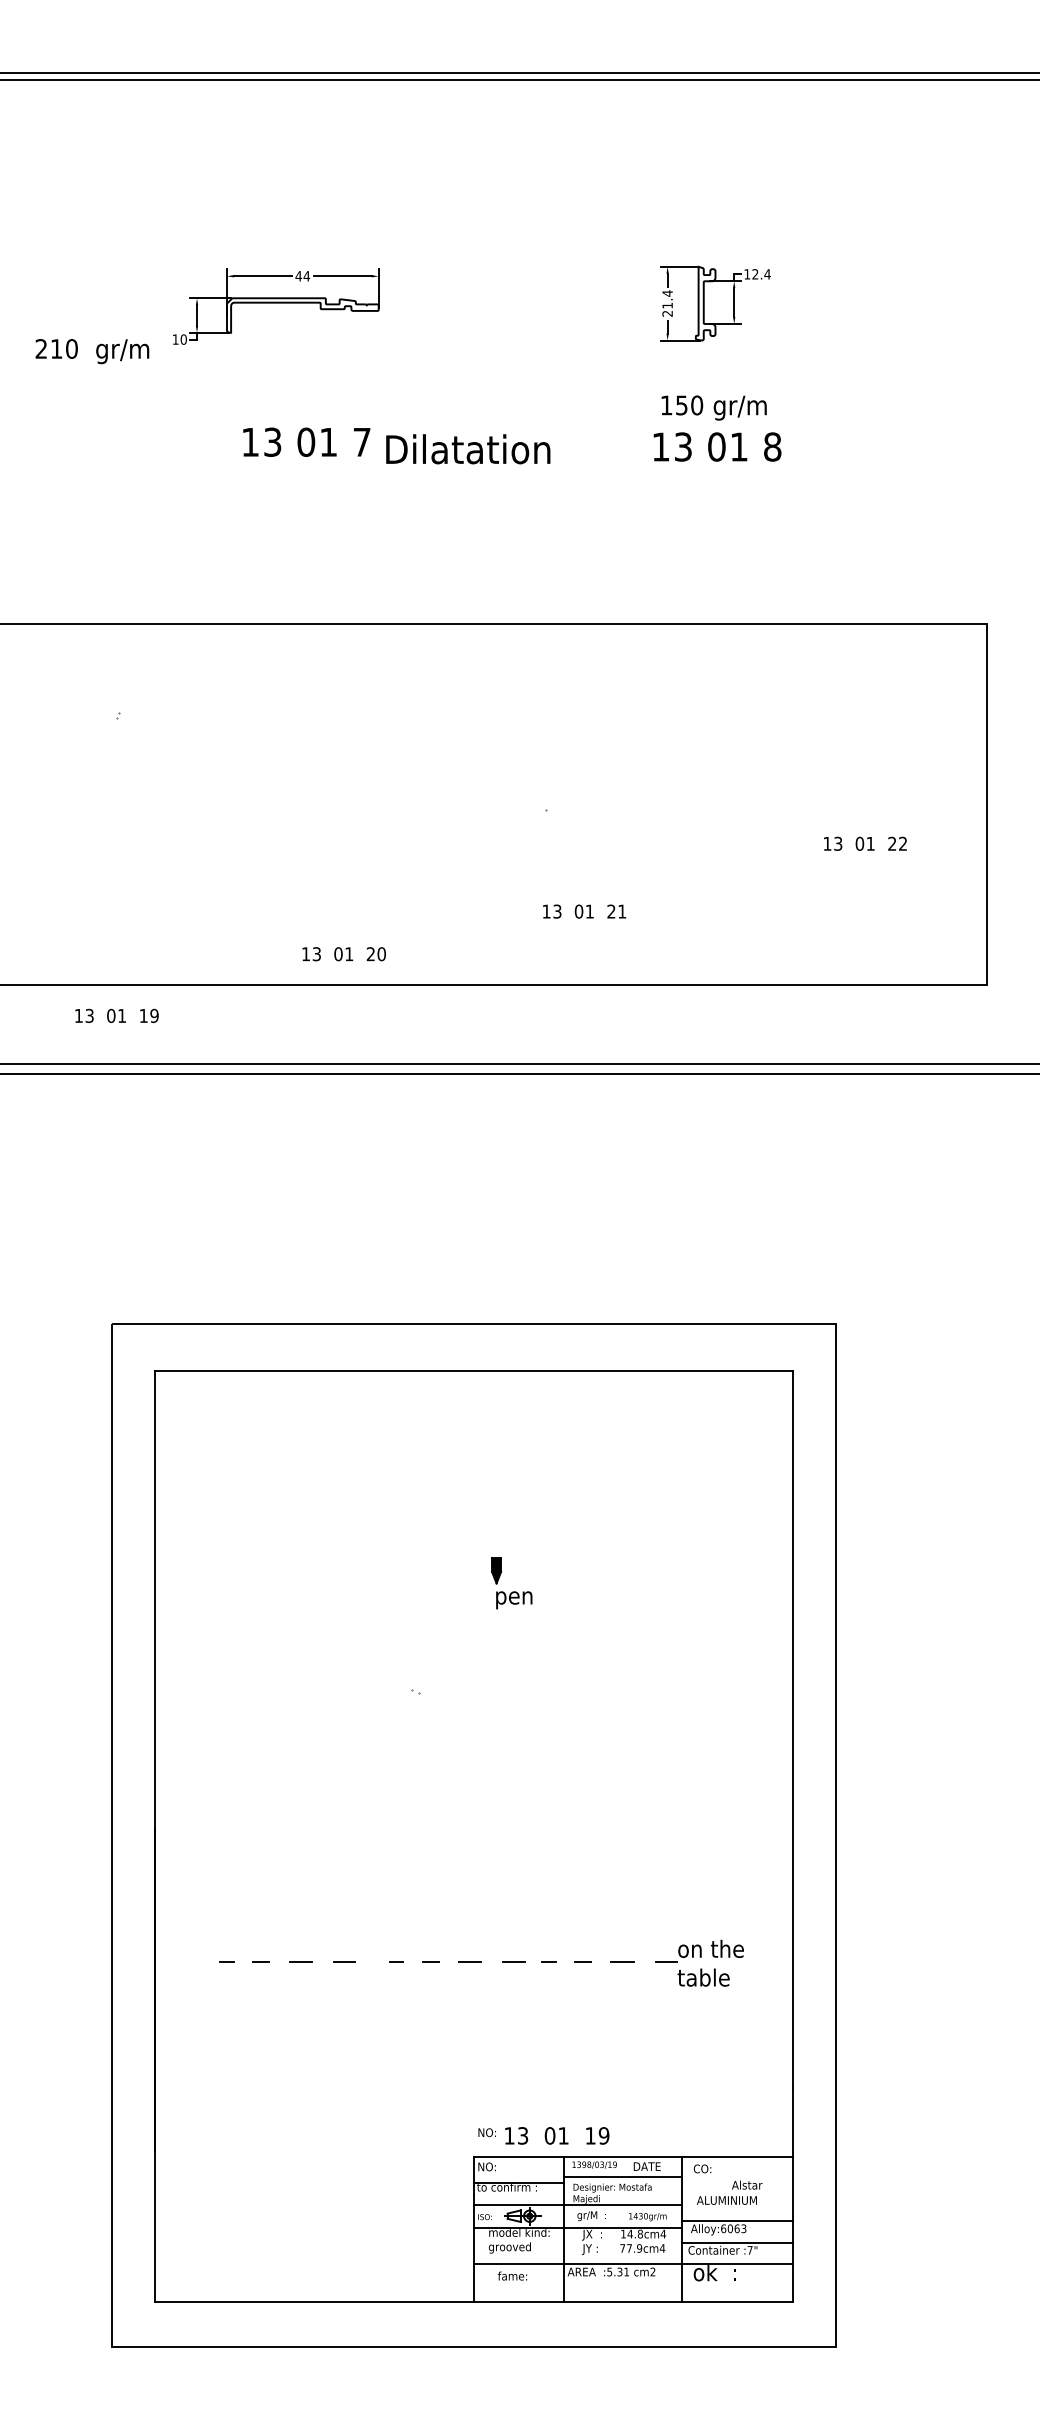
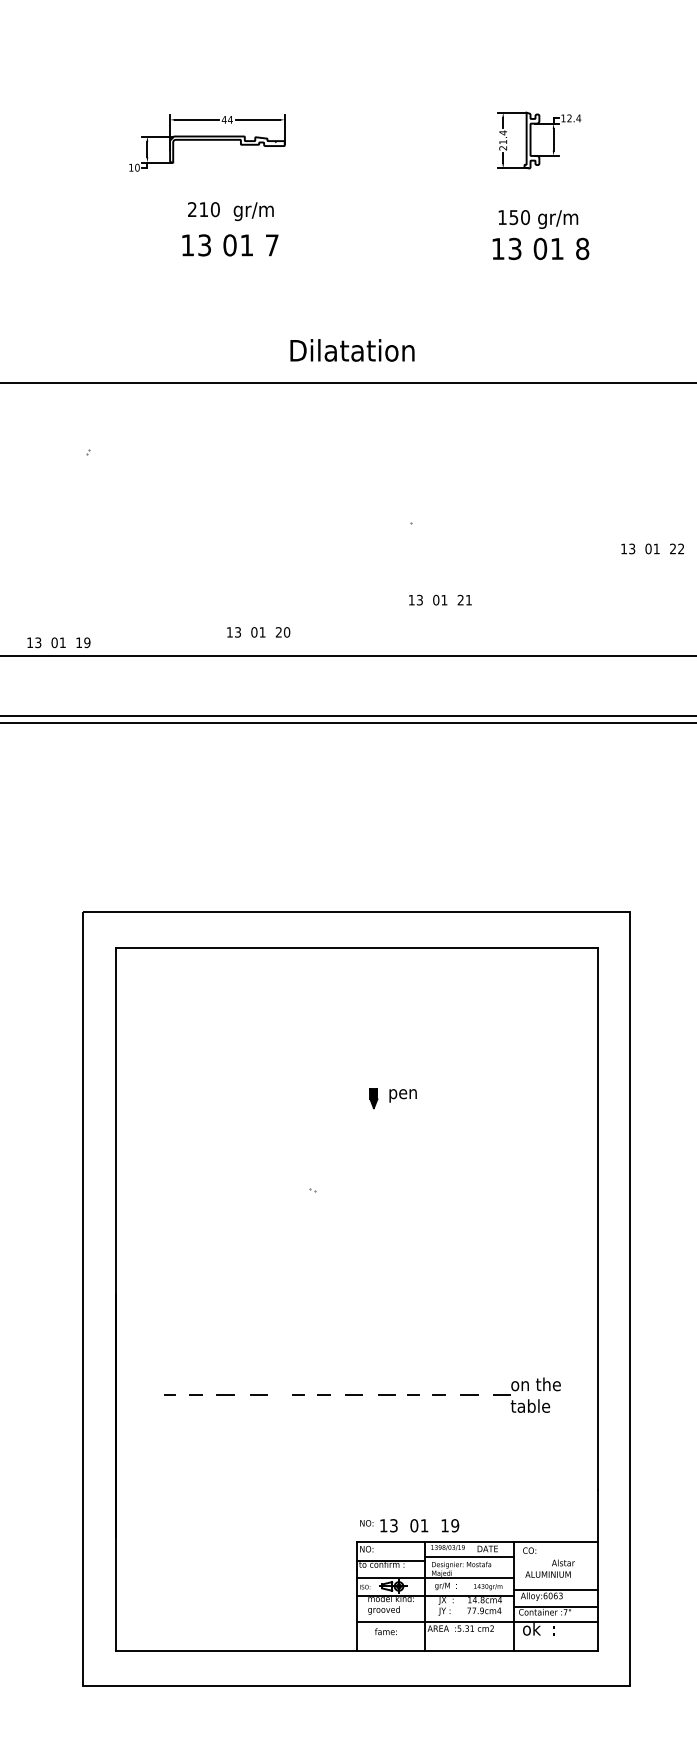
text: (92, 351) -> (230, 211), moved
text: (468, 449) -> (352, 350), moved
text: (116, 1015) -> (58, 642), moved
text: (514, 1600) -> (403, 1096), moved

